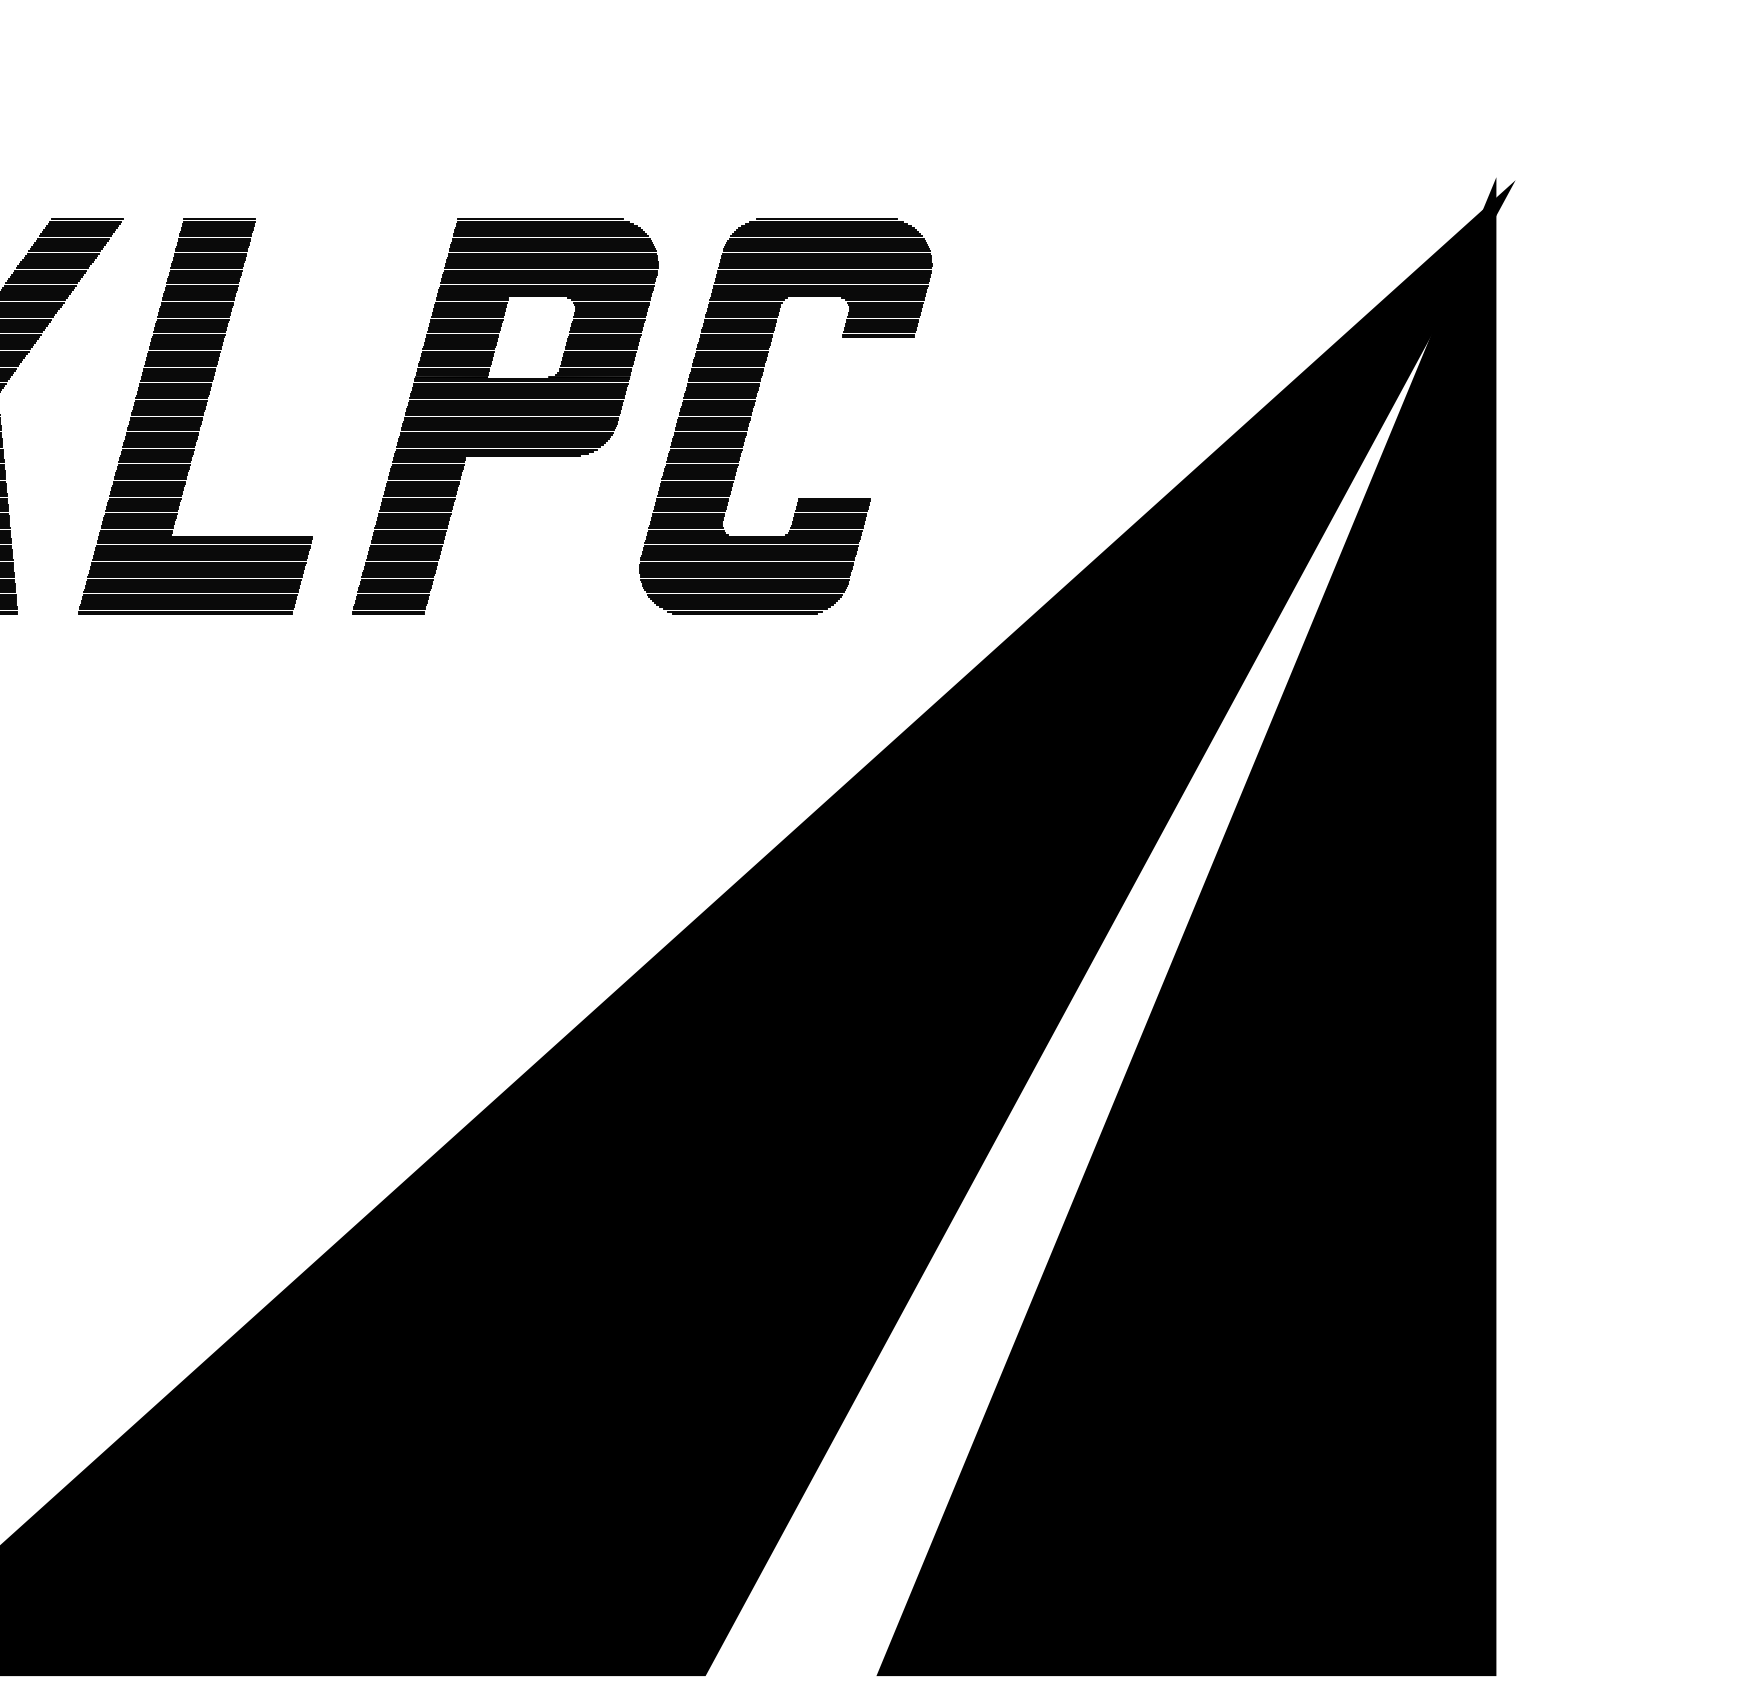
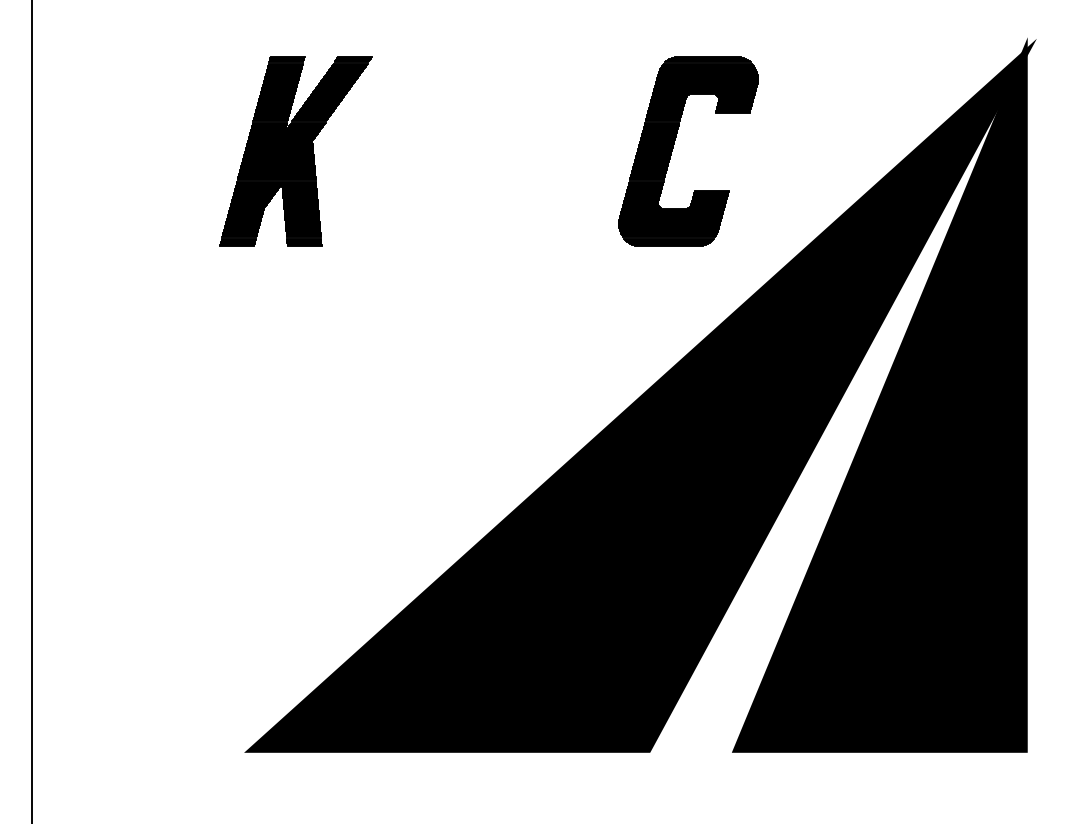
part: (195, 416) -> (406, 151), removed
part: (505, 416) -> (554, 151), removed

